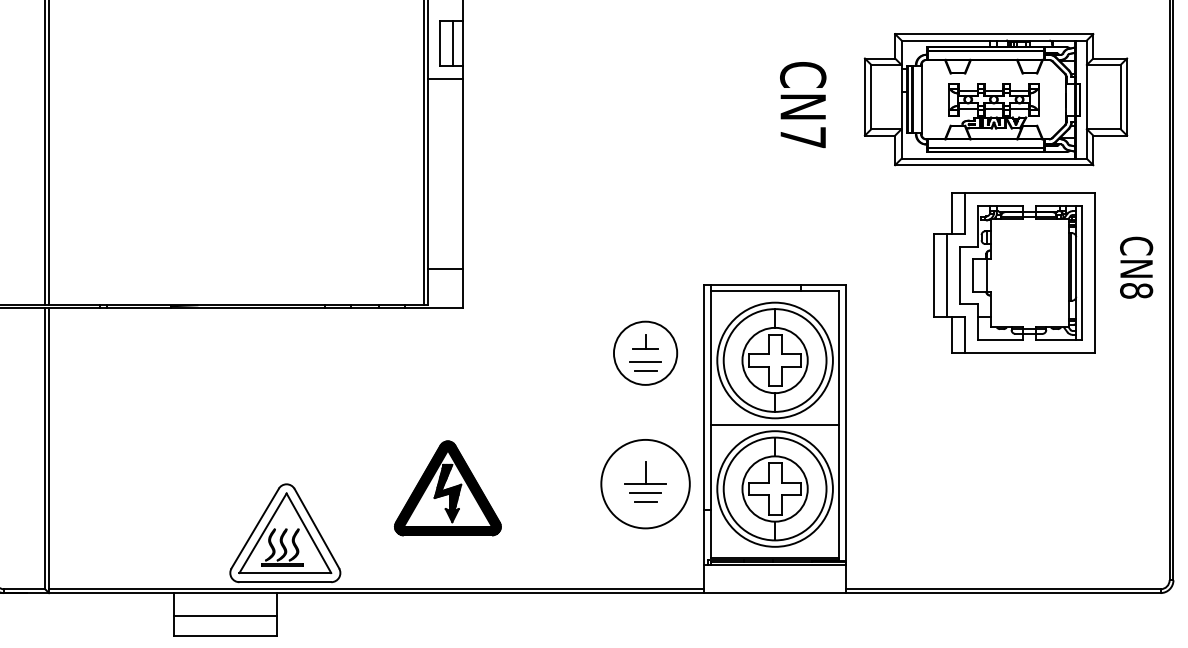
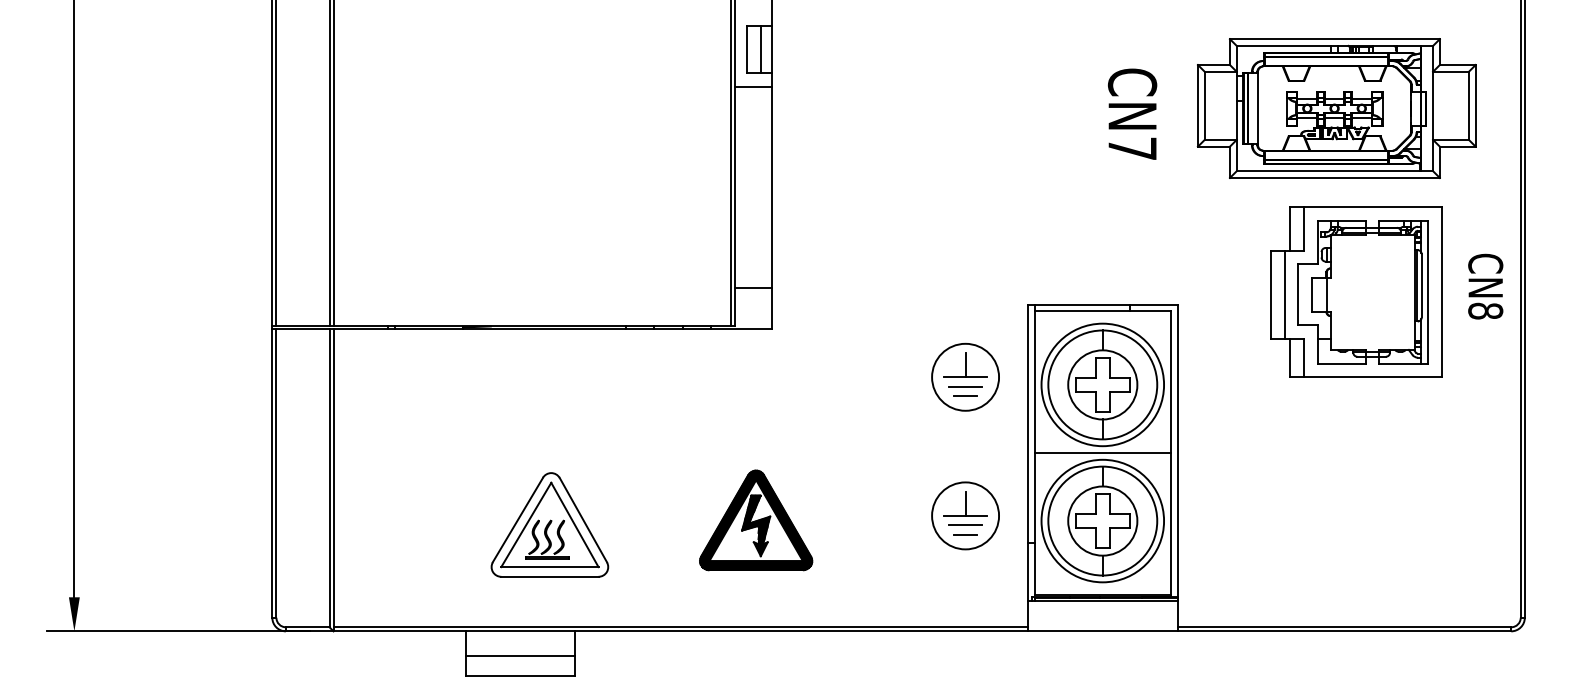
part: (645, 341) -> (965, 364), size x1.67
circle: (645, 483) -> (965, 515), size x0.71
part: (284, 532) -> (549, 524), moved

